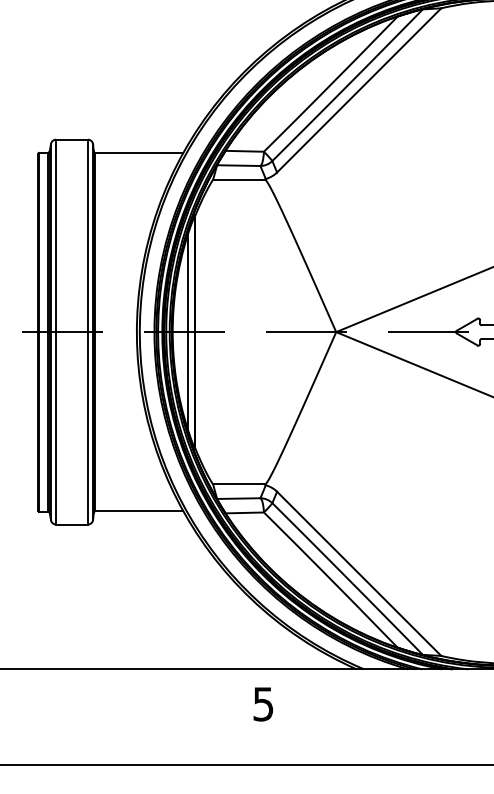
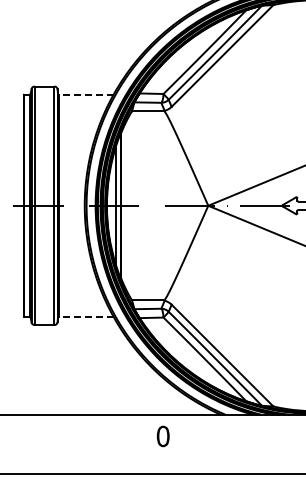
line: (138, 152) -> (85, 94), solid -> dashed
line: (138, 510) -> (85, 316), solid -> dashed
text: (262, 704) -> (162, 436), 5 -> 0

